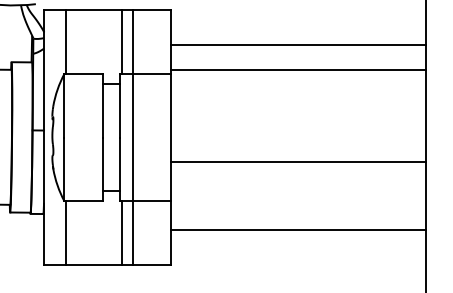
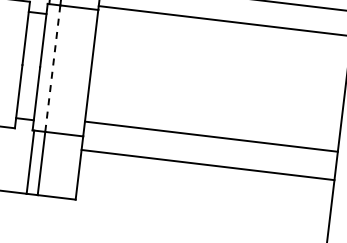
line: (133, 137) -> (53, 68), solid -> dashed
line: (298, 162) -> (211, 136), moved
line: (298, 229) -> (207, 164), moved

